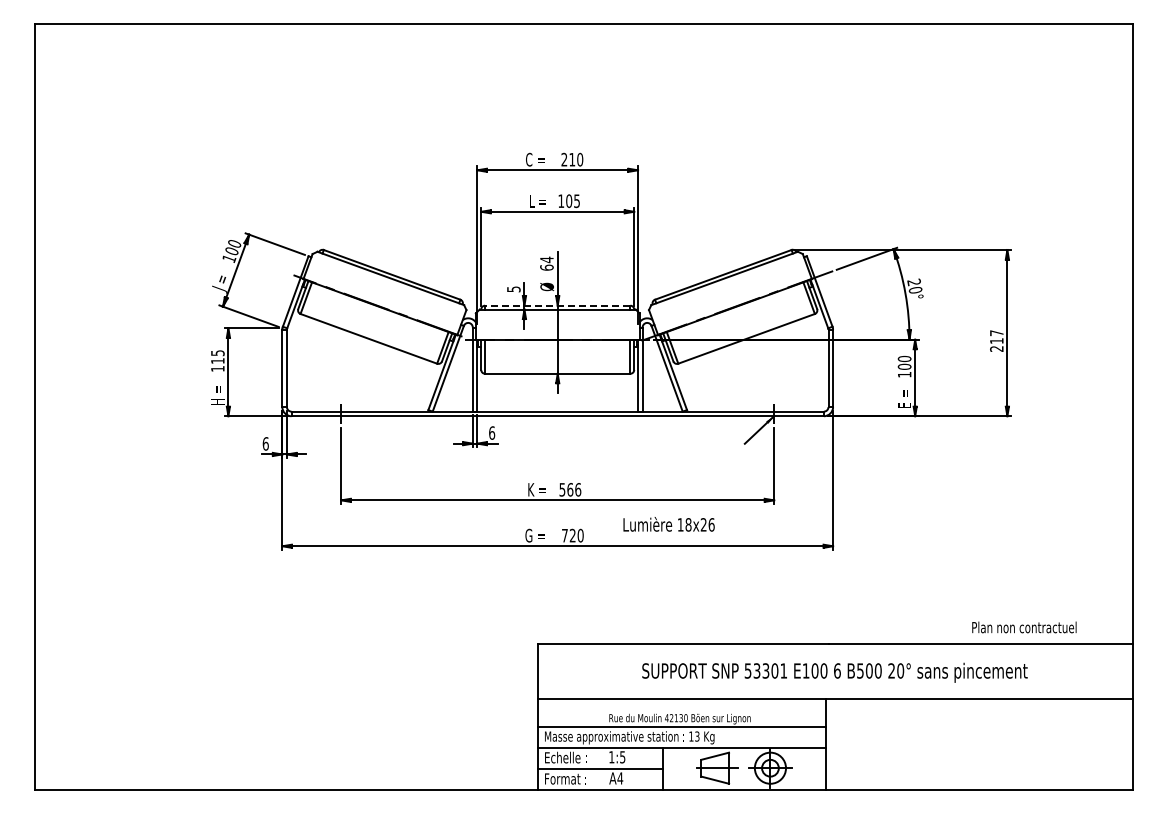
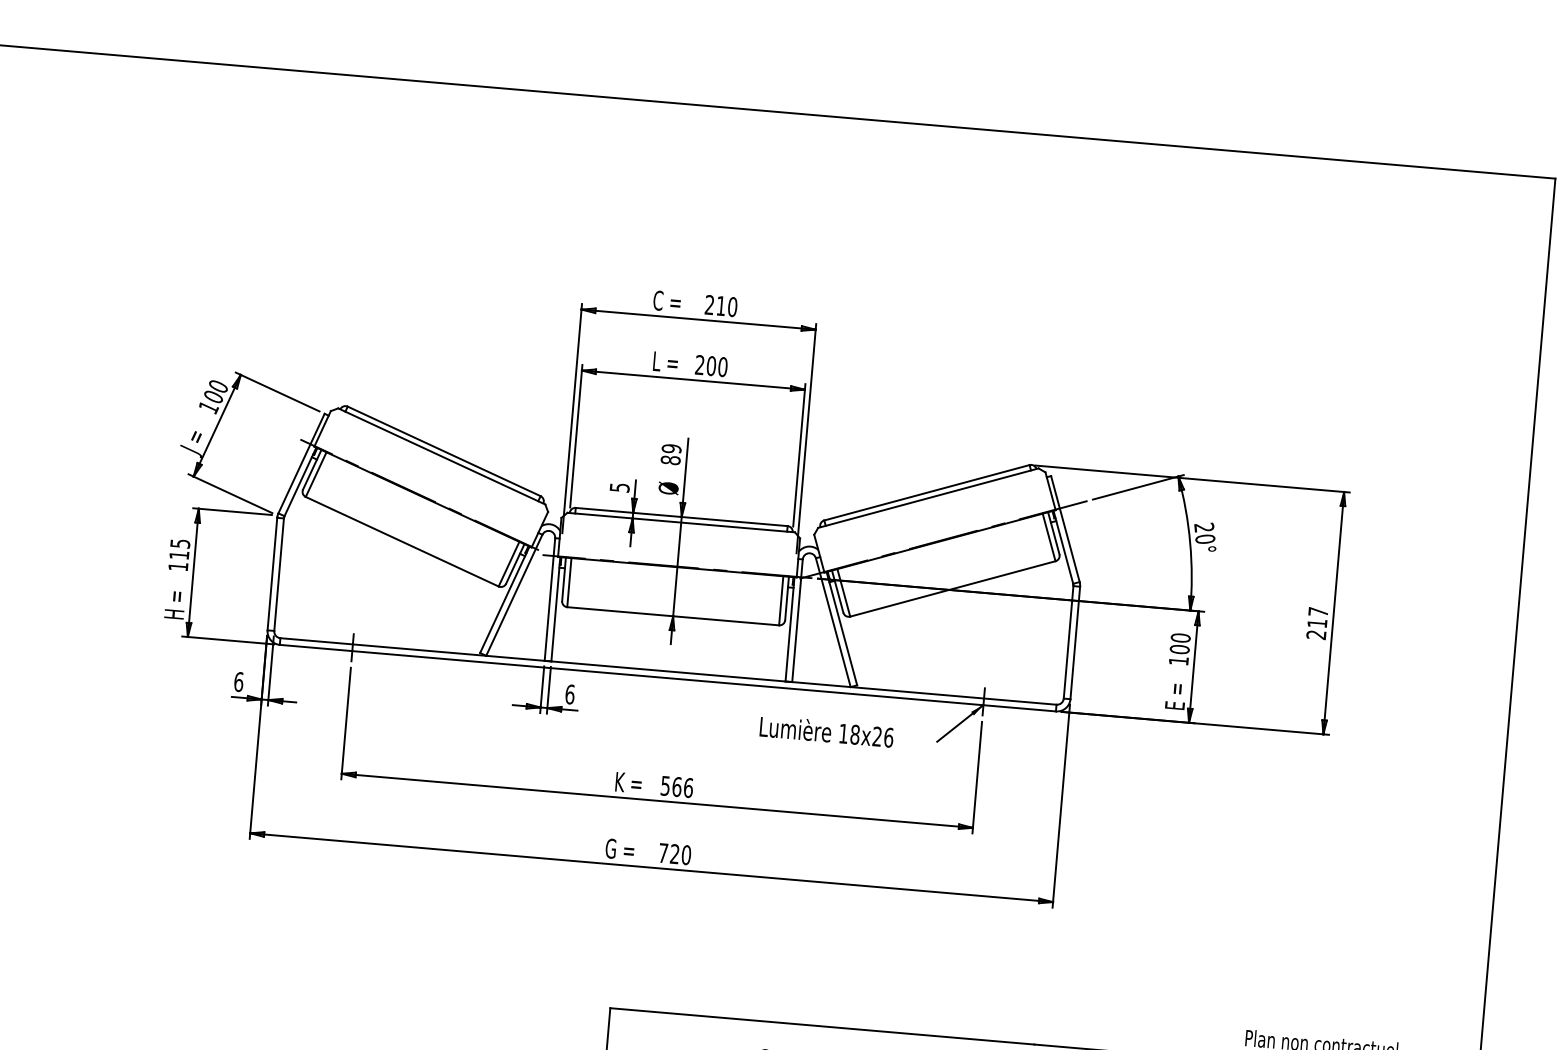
text: (569, 200) -> (712, 365), 105 -> 200
text: (546, 263) -> (670, 454), 64 -> 89
line: (557, 305) -> (681, 516), dashed -> solid
text: (668, 524) -> (825, 731), moved

